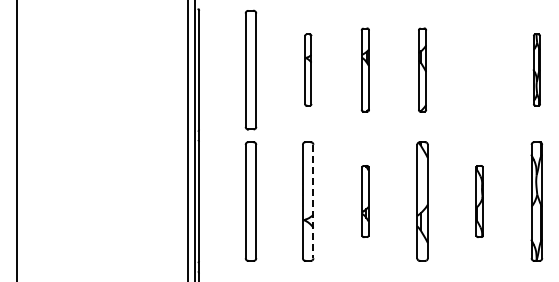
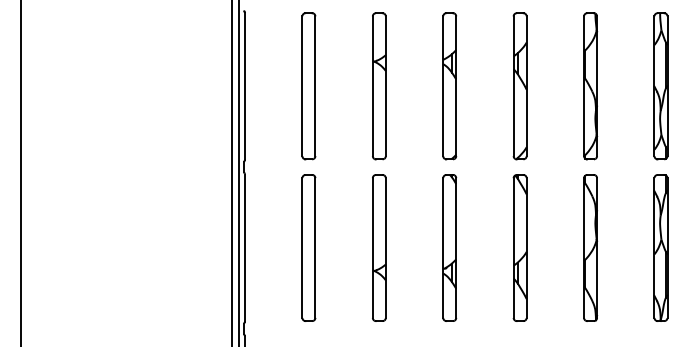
part: (308, 69) -> (379, 85), size x1.67
part: (365, 69) -> (449, 85), size x1.43
part: (422, 69) -> (520, 85), size x1.43
part: (479, 69) -> (590, 85), added
part: (536, 69) -> (660, 85), size x1.67
line: (313, 201) -> (385, 247), dashed -> solid
part: (365, 201) -> (449, 247), size x1.67
part: (479, 201) -> (590, 247), size x1.67

